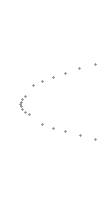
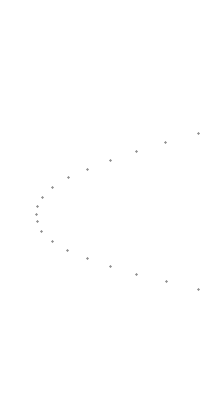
part: (24, 105) -> (50, 219), size x1.67

